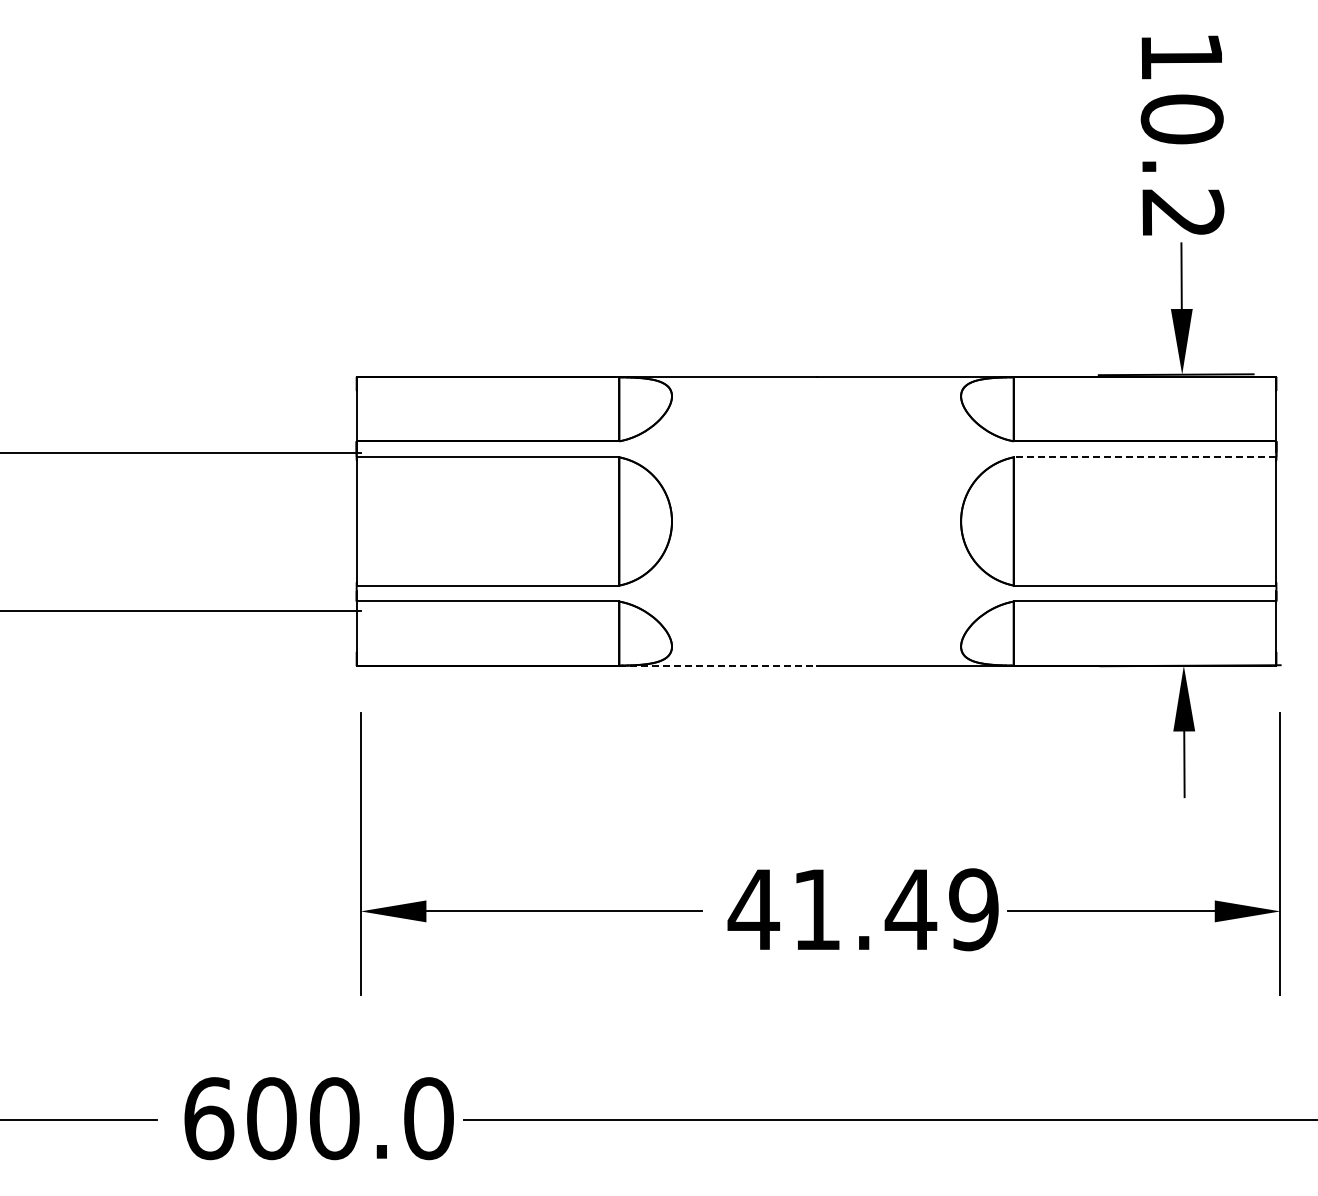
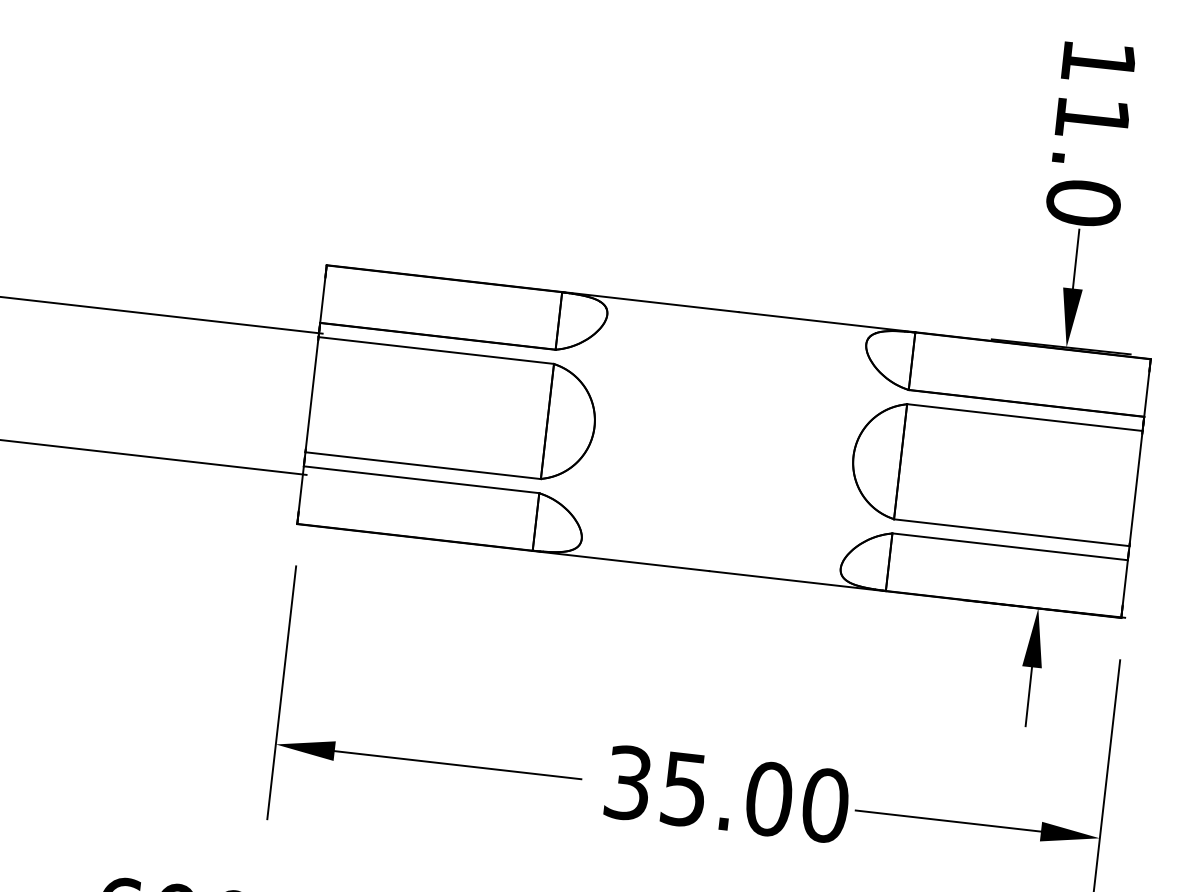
text: (1182, 166) -> (1088, 160), 10.2 -> 11.0
line: (1144, 457) -> (1024, 417), dashed -> solid
line: (718, 666) -> (621, 561), dashed -> solid
text: (862, 909) -> (725, 793), 41.49 -> 35.00

